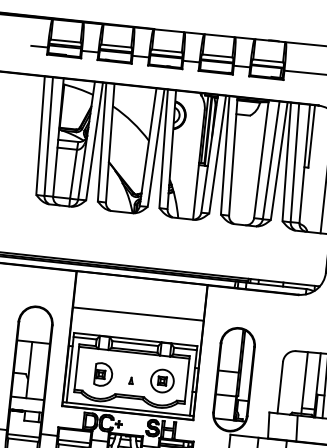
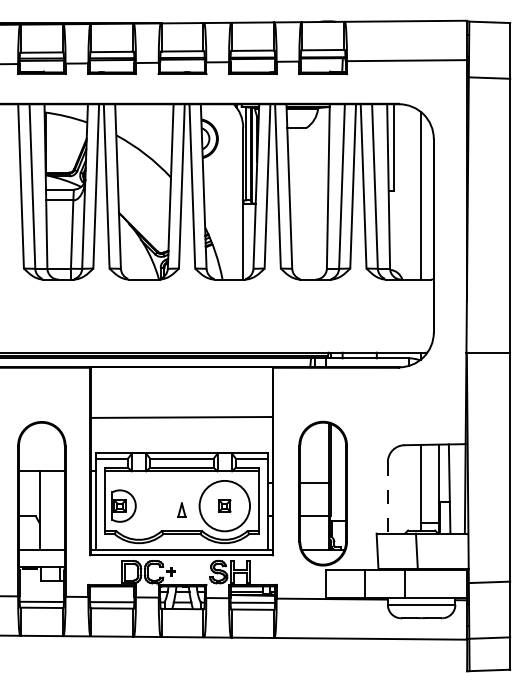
part: (103, 374) -> (123, 505), moved
part: (130, 380) -> (181, 510), size x1.6
circle: (162, 380) -> (224, 505), size x1.6
line: (280, 387) -> (387, 497), solid -> dashed

